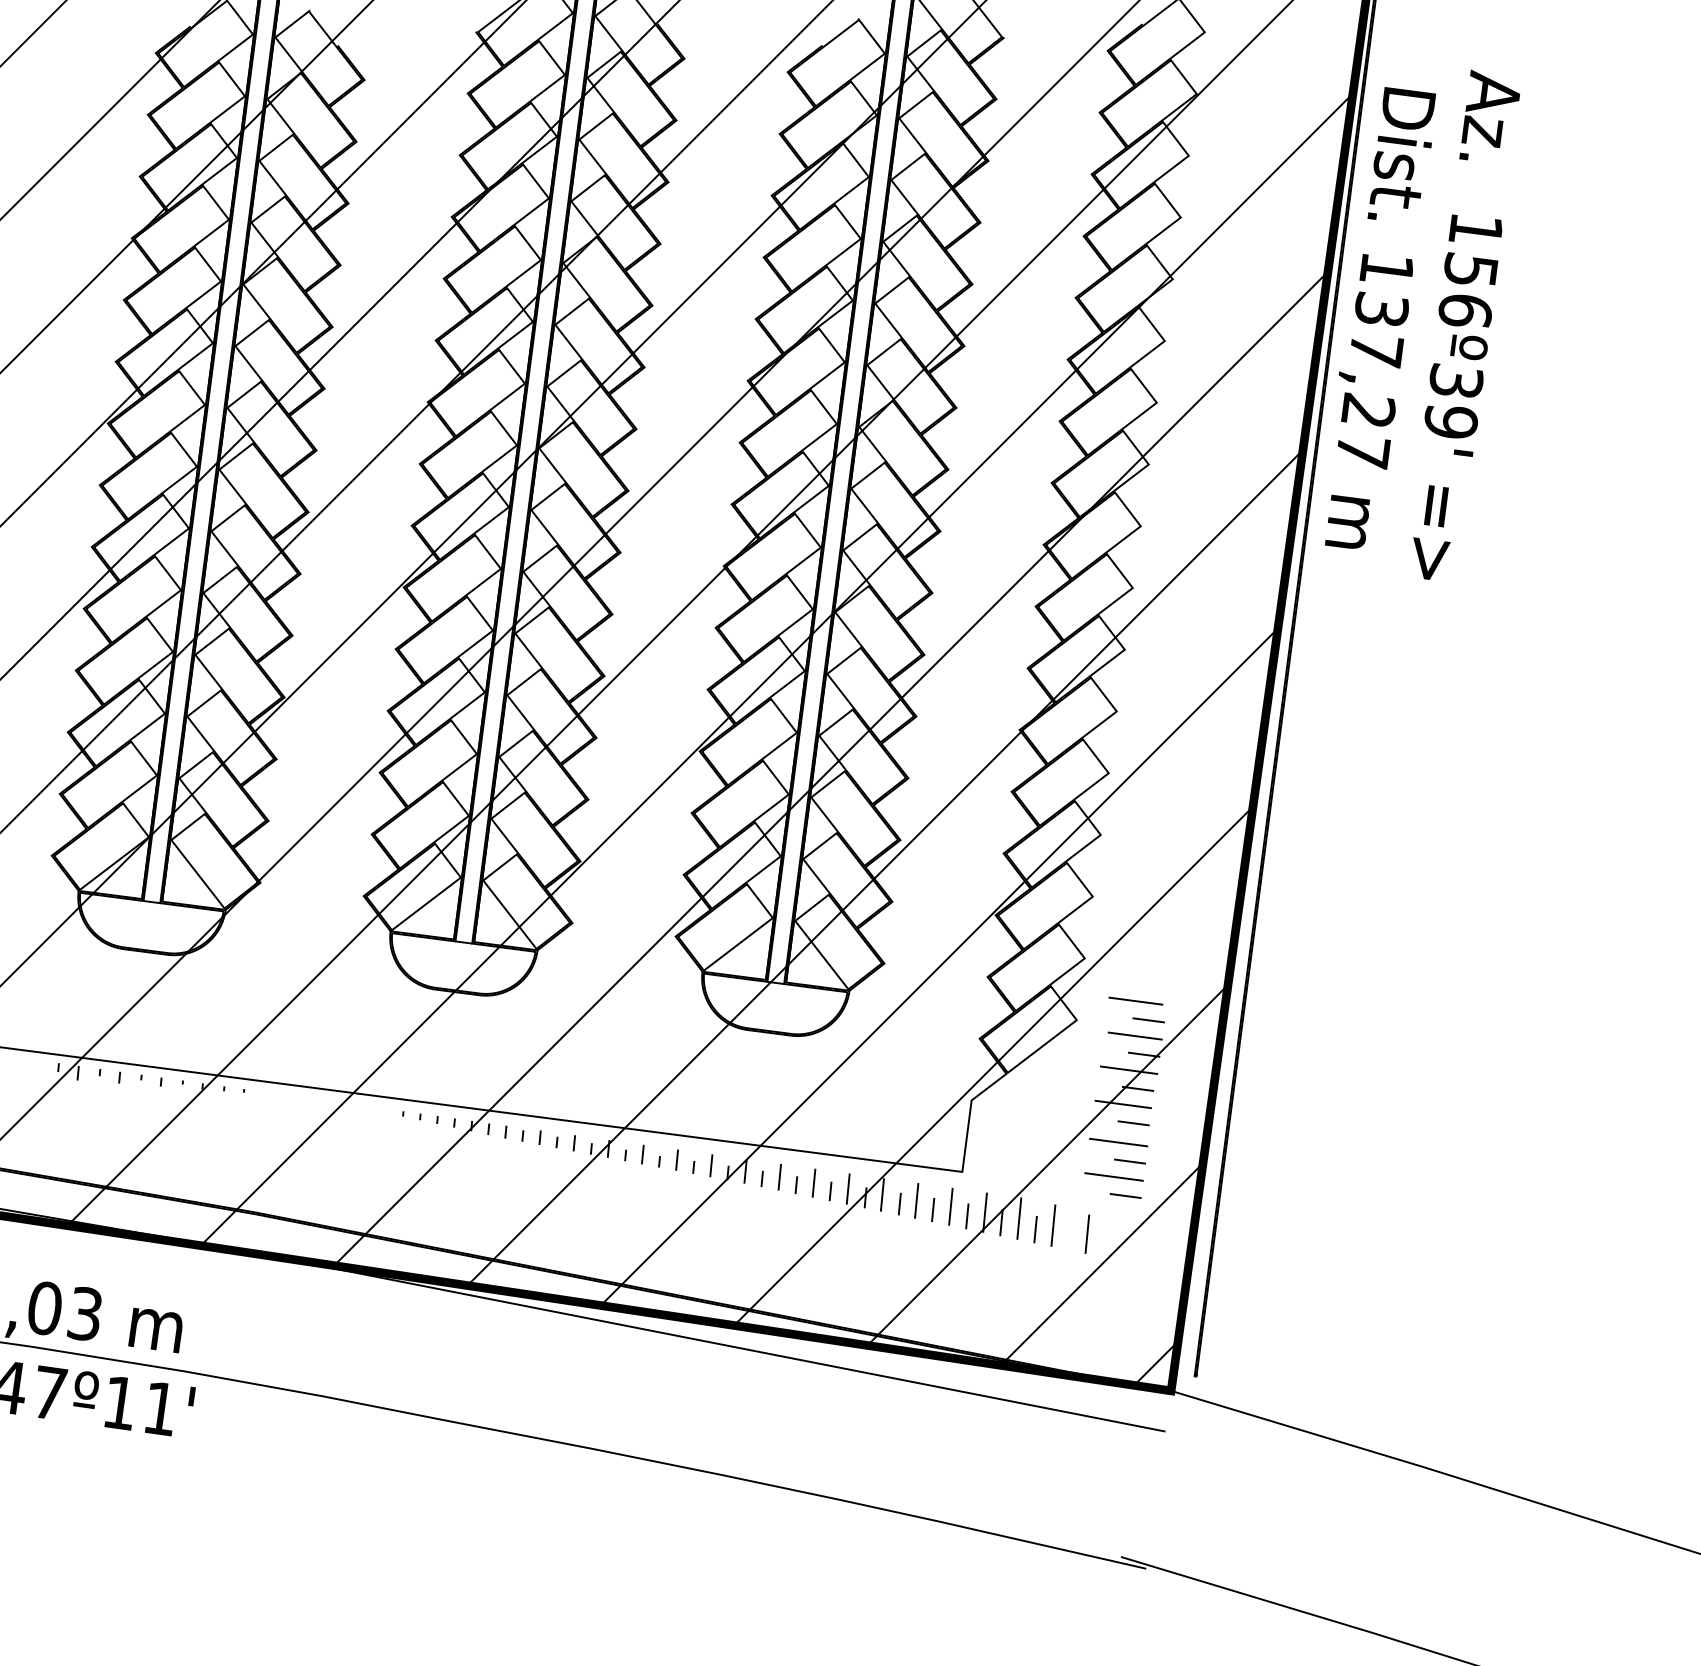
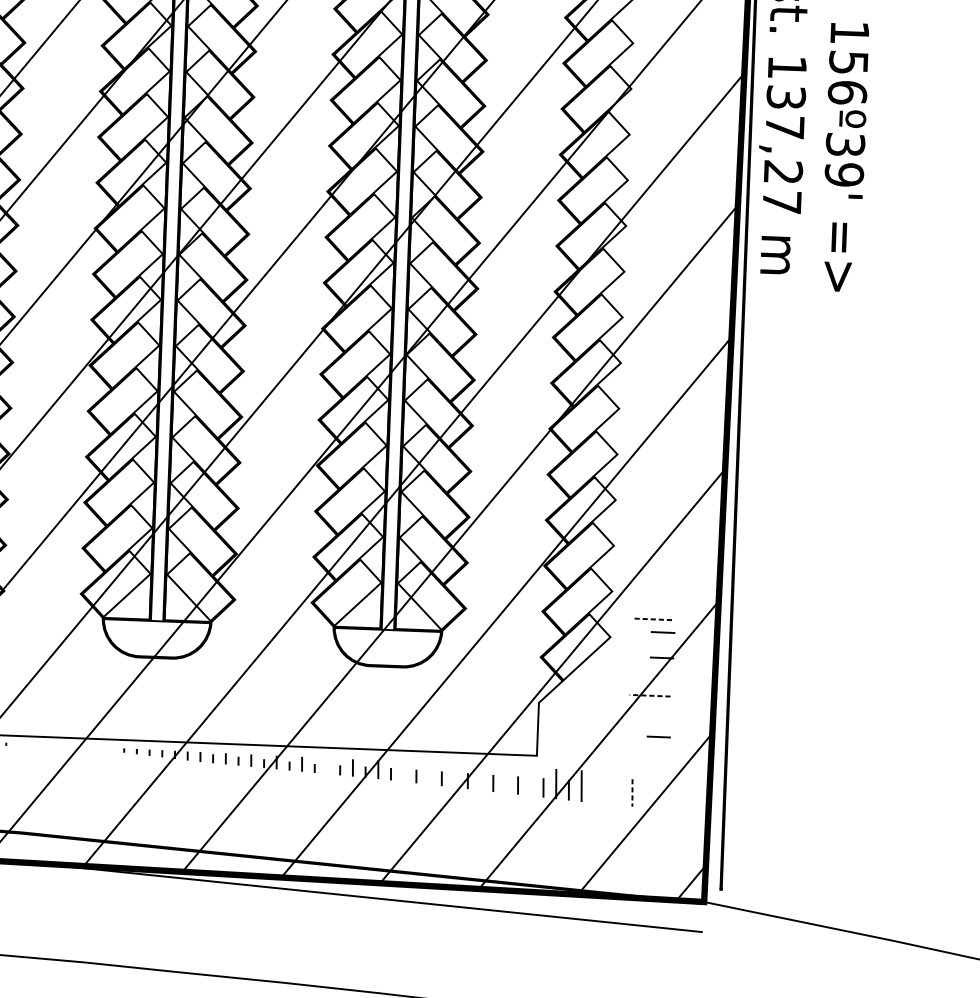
line: (1135, 1001) -> (652, 619), solid -> dashed
line: (1134, 1035) -> (653, 644), removed
line: (1128, 1069) -> (651, 669), removed
line: (1137, 1088) -> (659, 683), removed
line: (1123, 1104) -> (650, 695), solid -> dashed
line: (1133, 1123) -> (658, 708), removed
line: (1118, 1142) -> (649, 723), removed
line: (676, 1159) -> (327, 765), removed
line: (779, 1176) -> (403, 771), removed
line: (1113, 1176) -> (647, 749), removed
line: (813, 1182) -> (428, 773), removed
line: (847, 1188) -> (454, 775), removed
line: (881, 1194) -> (479, 777), removed
line: (1125, 1195) -> (657, 762), removed
line: (916, 1200) -> (505, 779), removed
line: (950, 1206) -> (530, 781), removed
line: (1053, 1225) -> (607, 788), removed
line: (1035, 1229) -> (594, 793), removed
line: (1087, 1234) -> (632, 793), solid -> dashed

